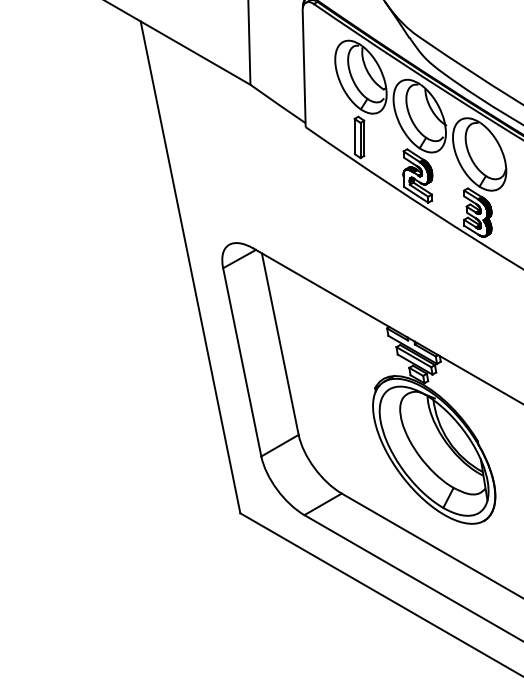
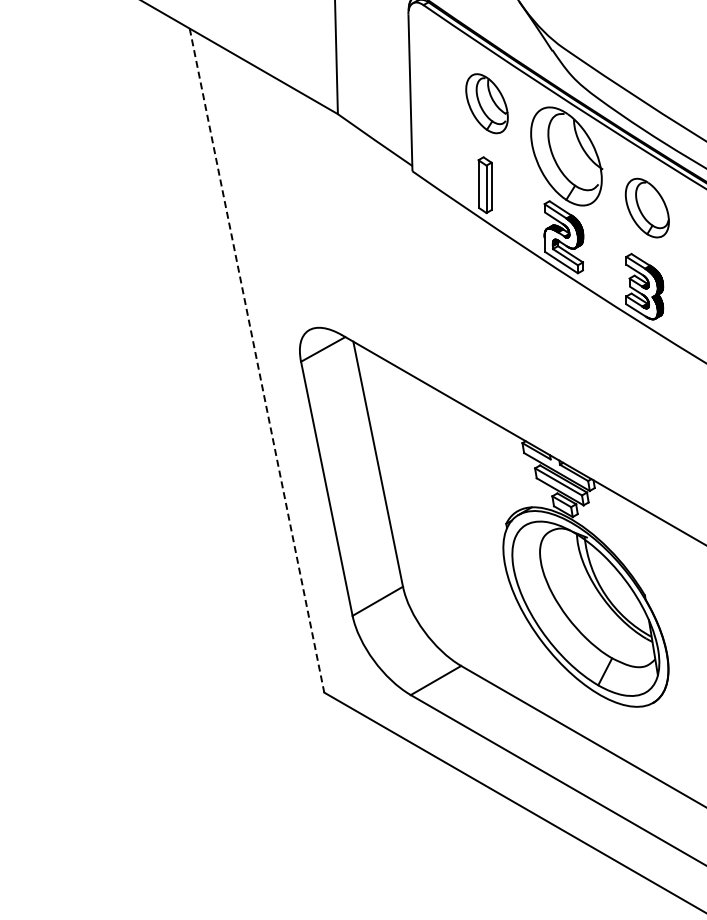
part: (360, 76) -> (486, 103), size x0.6
part: (479, 153) -> (647, 207), size x0.6
line: (190, 267) -> (257, 360), solid -> dashed

